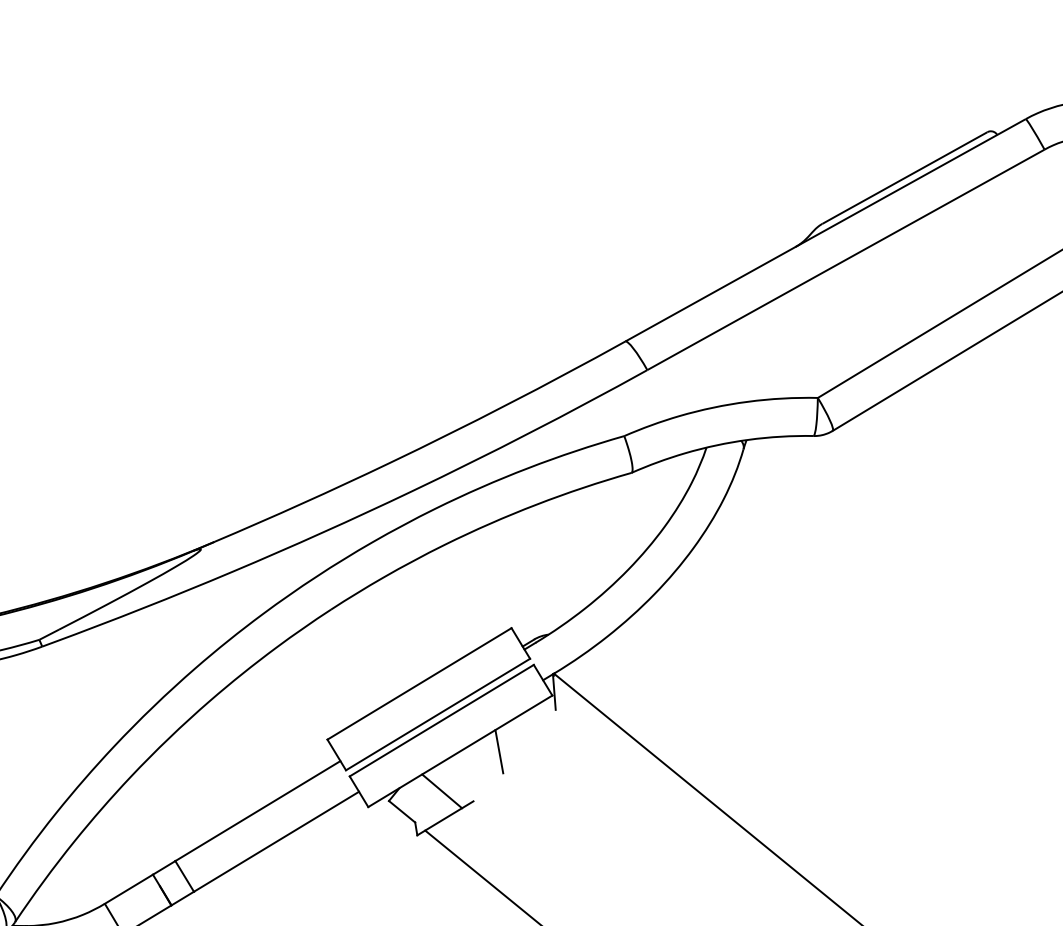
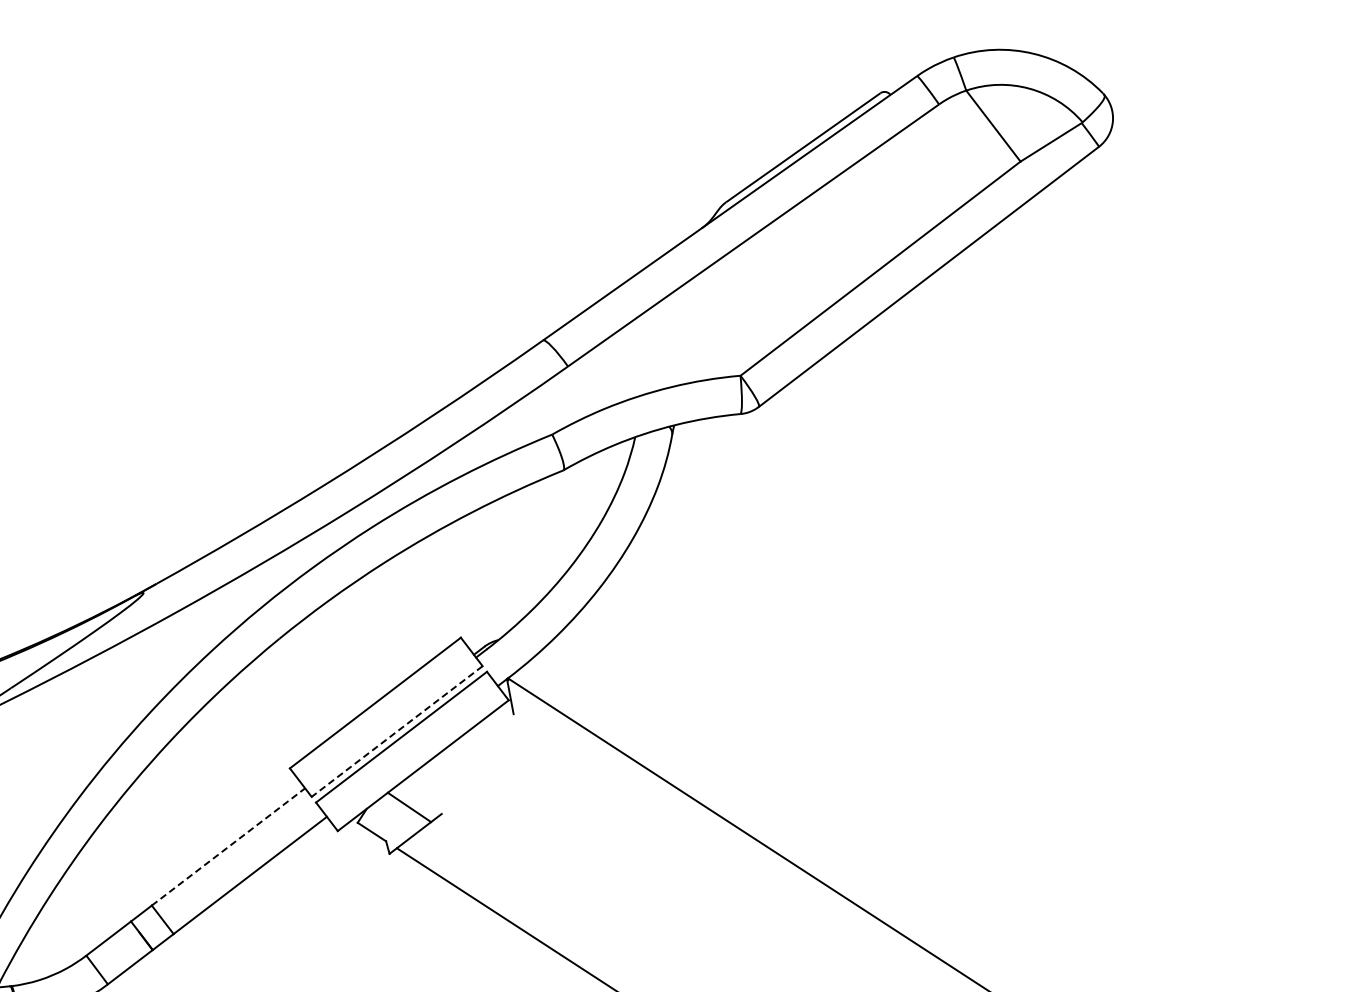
line: (438, 714) -> (397, 731), solid -> dashed
line: (498, 751) -> (461, 761), removed
line: (257, 810) -> (228, 846), solid -> dashed

